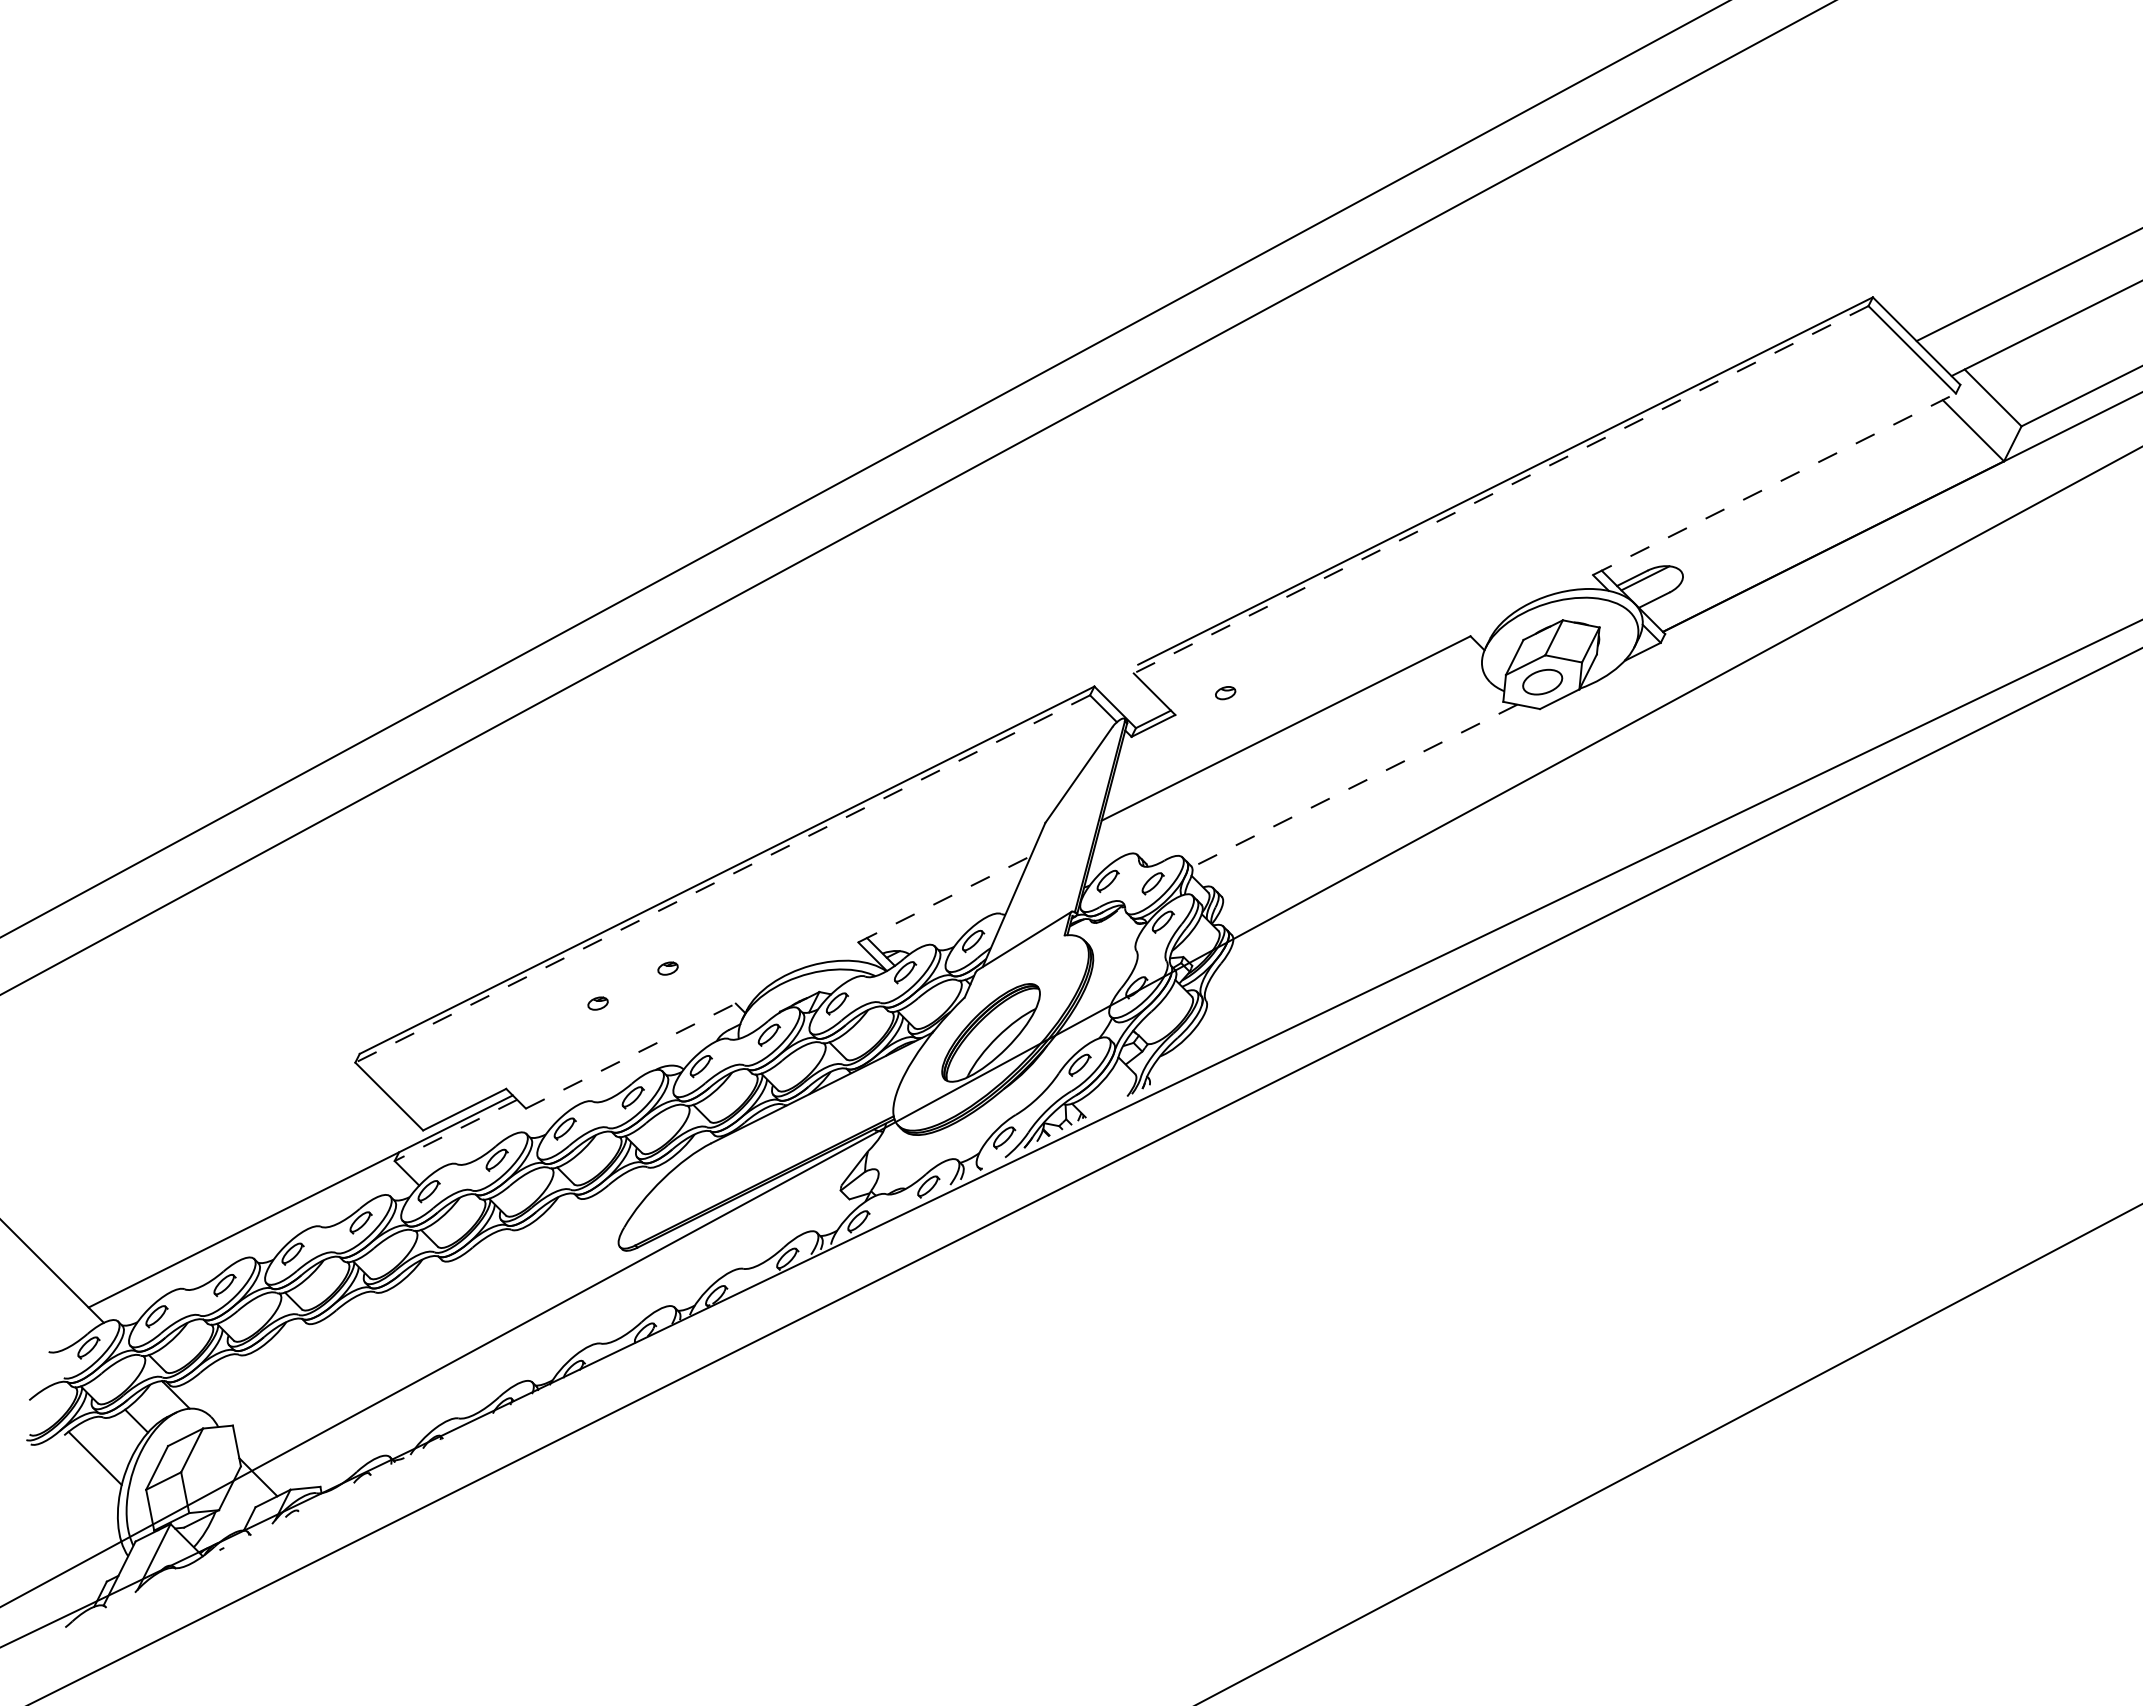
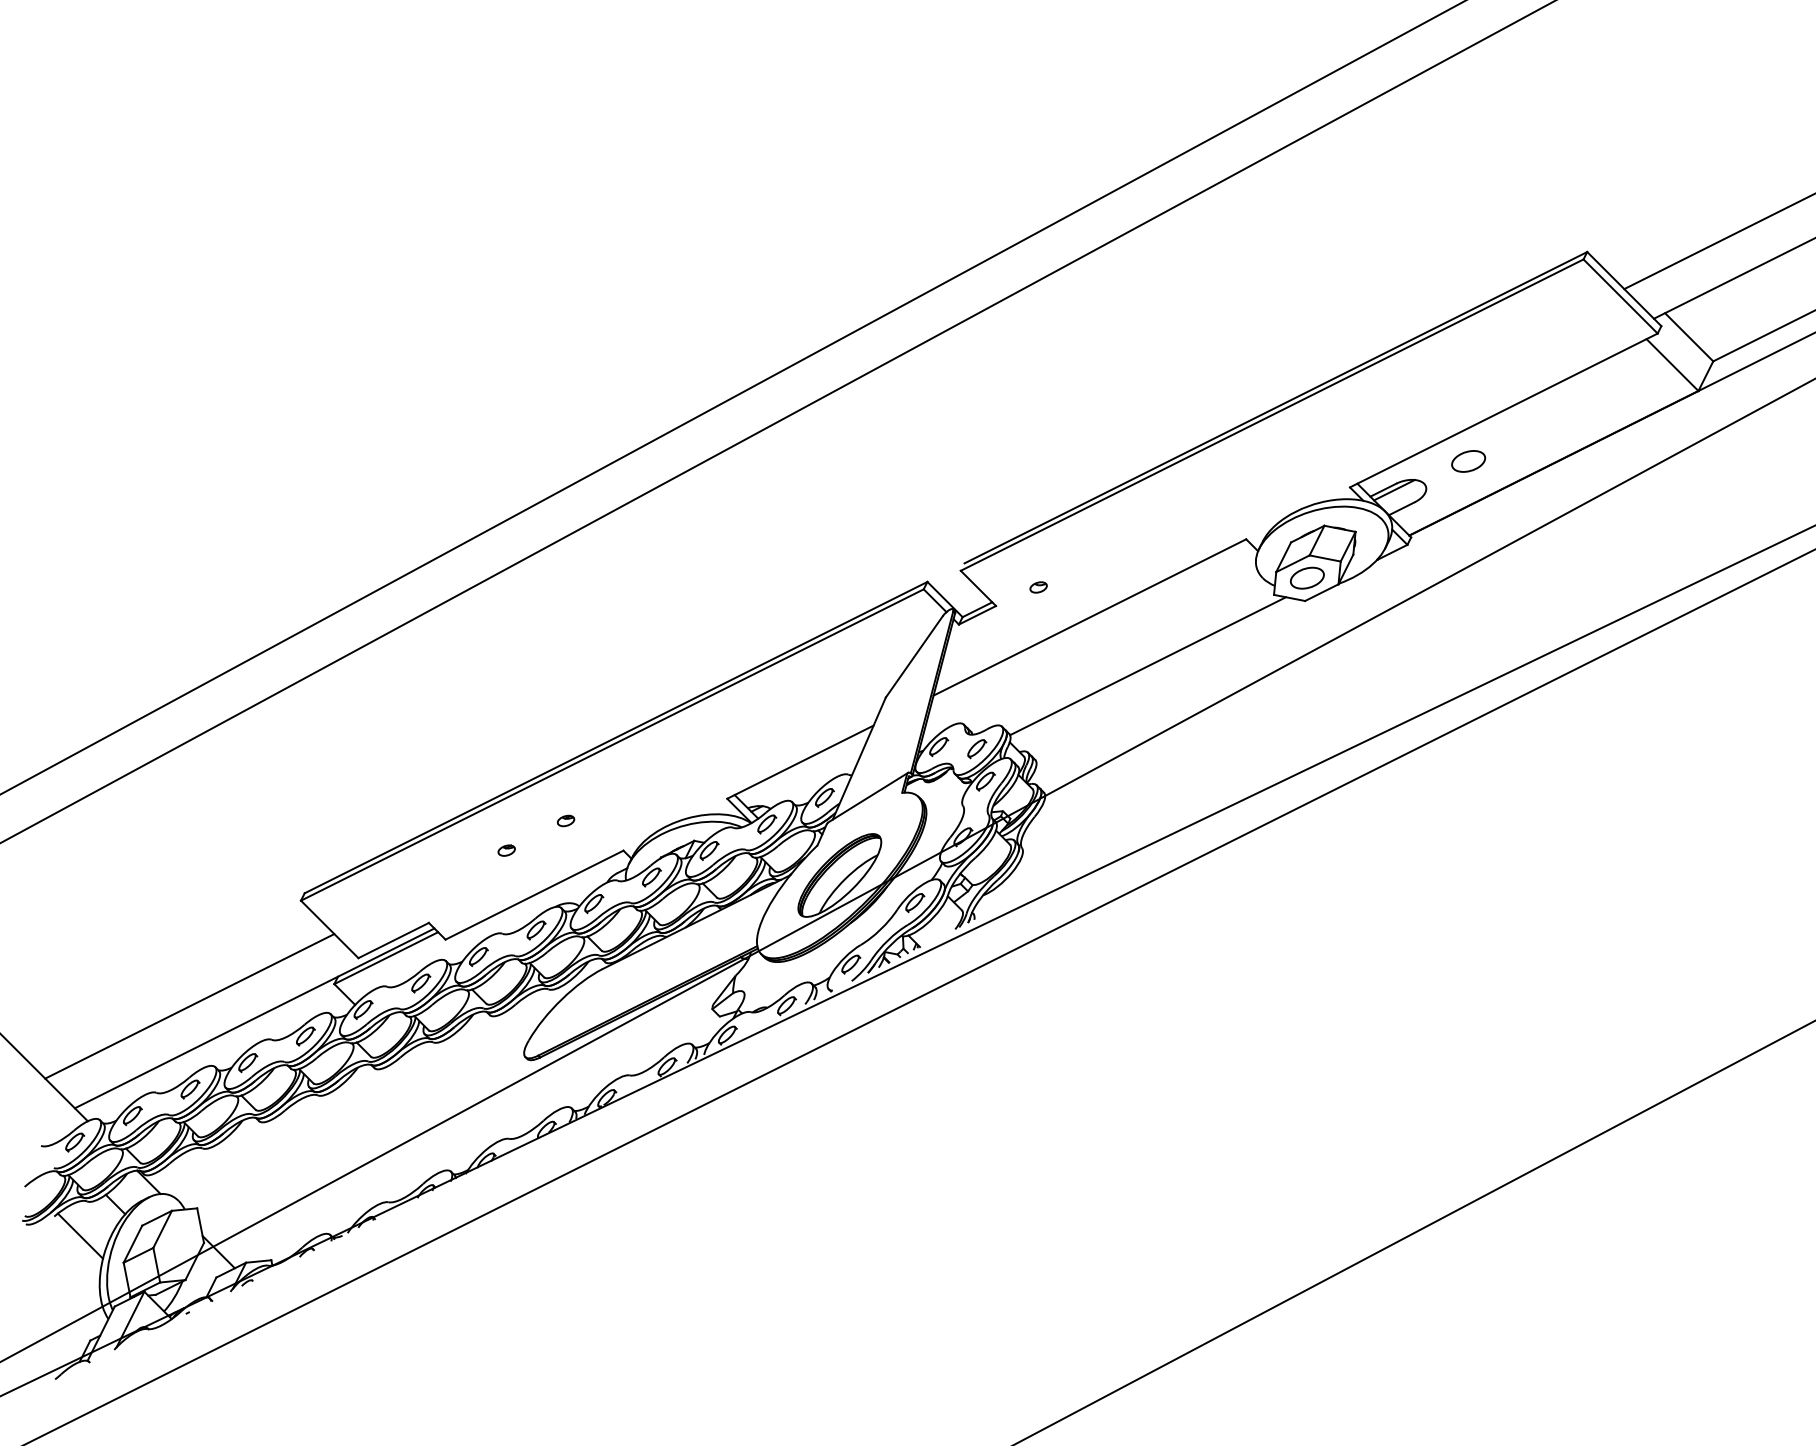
line: (1774, 484) -> (1503, 410), dashed -> solid
line: (1501, 489) -> (1272, 414), dashed -> solid
part: (1732, 544) -> (1468, 461), added
line: (1354, 786) -> (1147, 666), dashed -> solid
line: (722, 878) -> (612, 744), dashed -> solid
line: (944, 899) -> (800, 762), dashed -> solid
line: (631, 1055) -> (535, 894), dashed -> solid
line: (455, 1130) -> (385, 958), dashed -> solid
line: (223, 1187) -> (189, 1006), added

